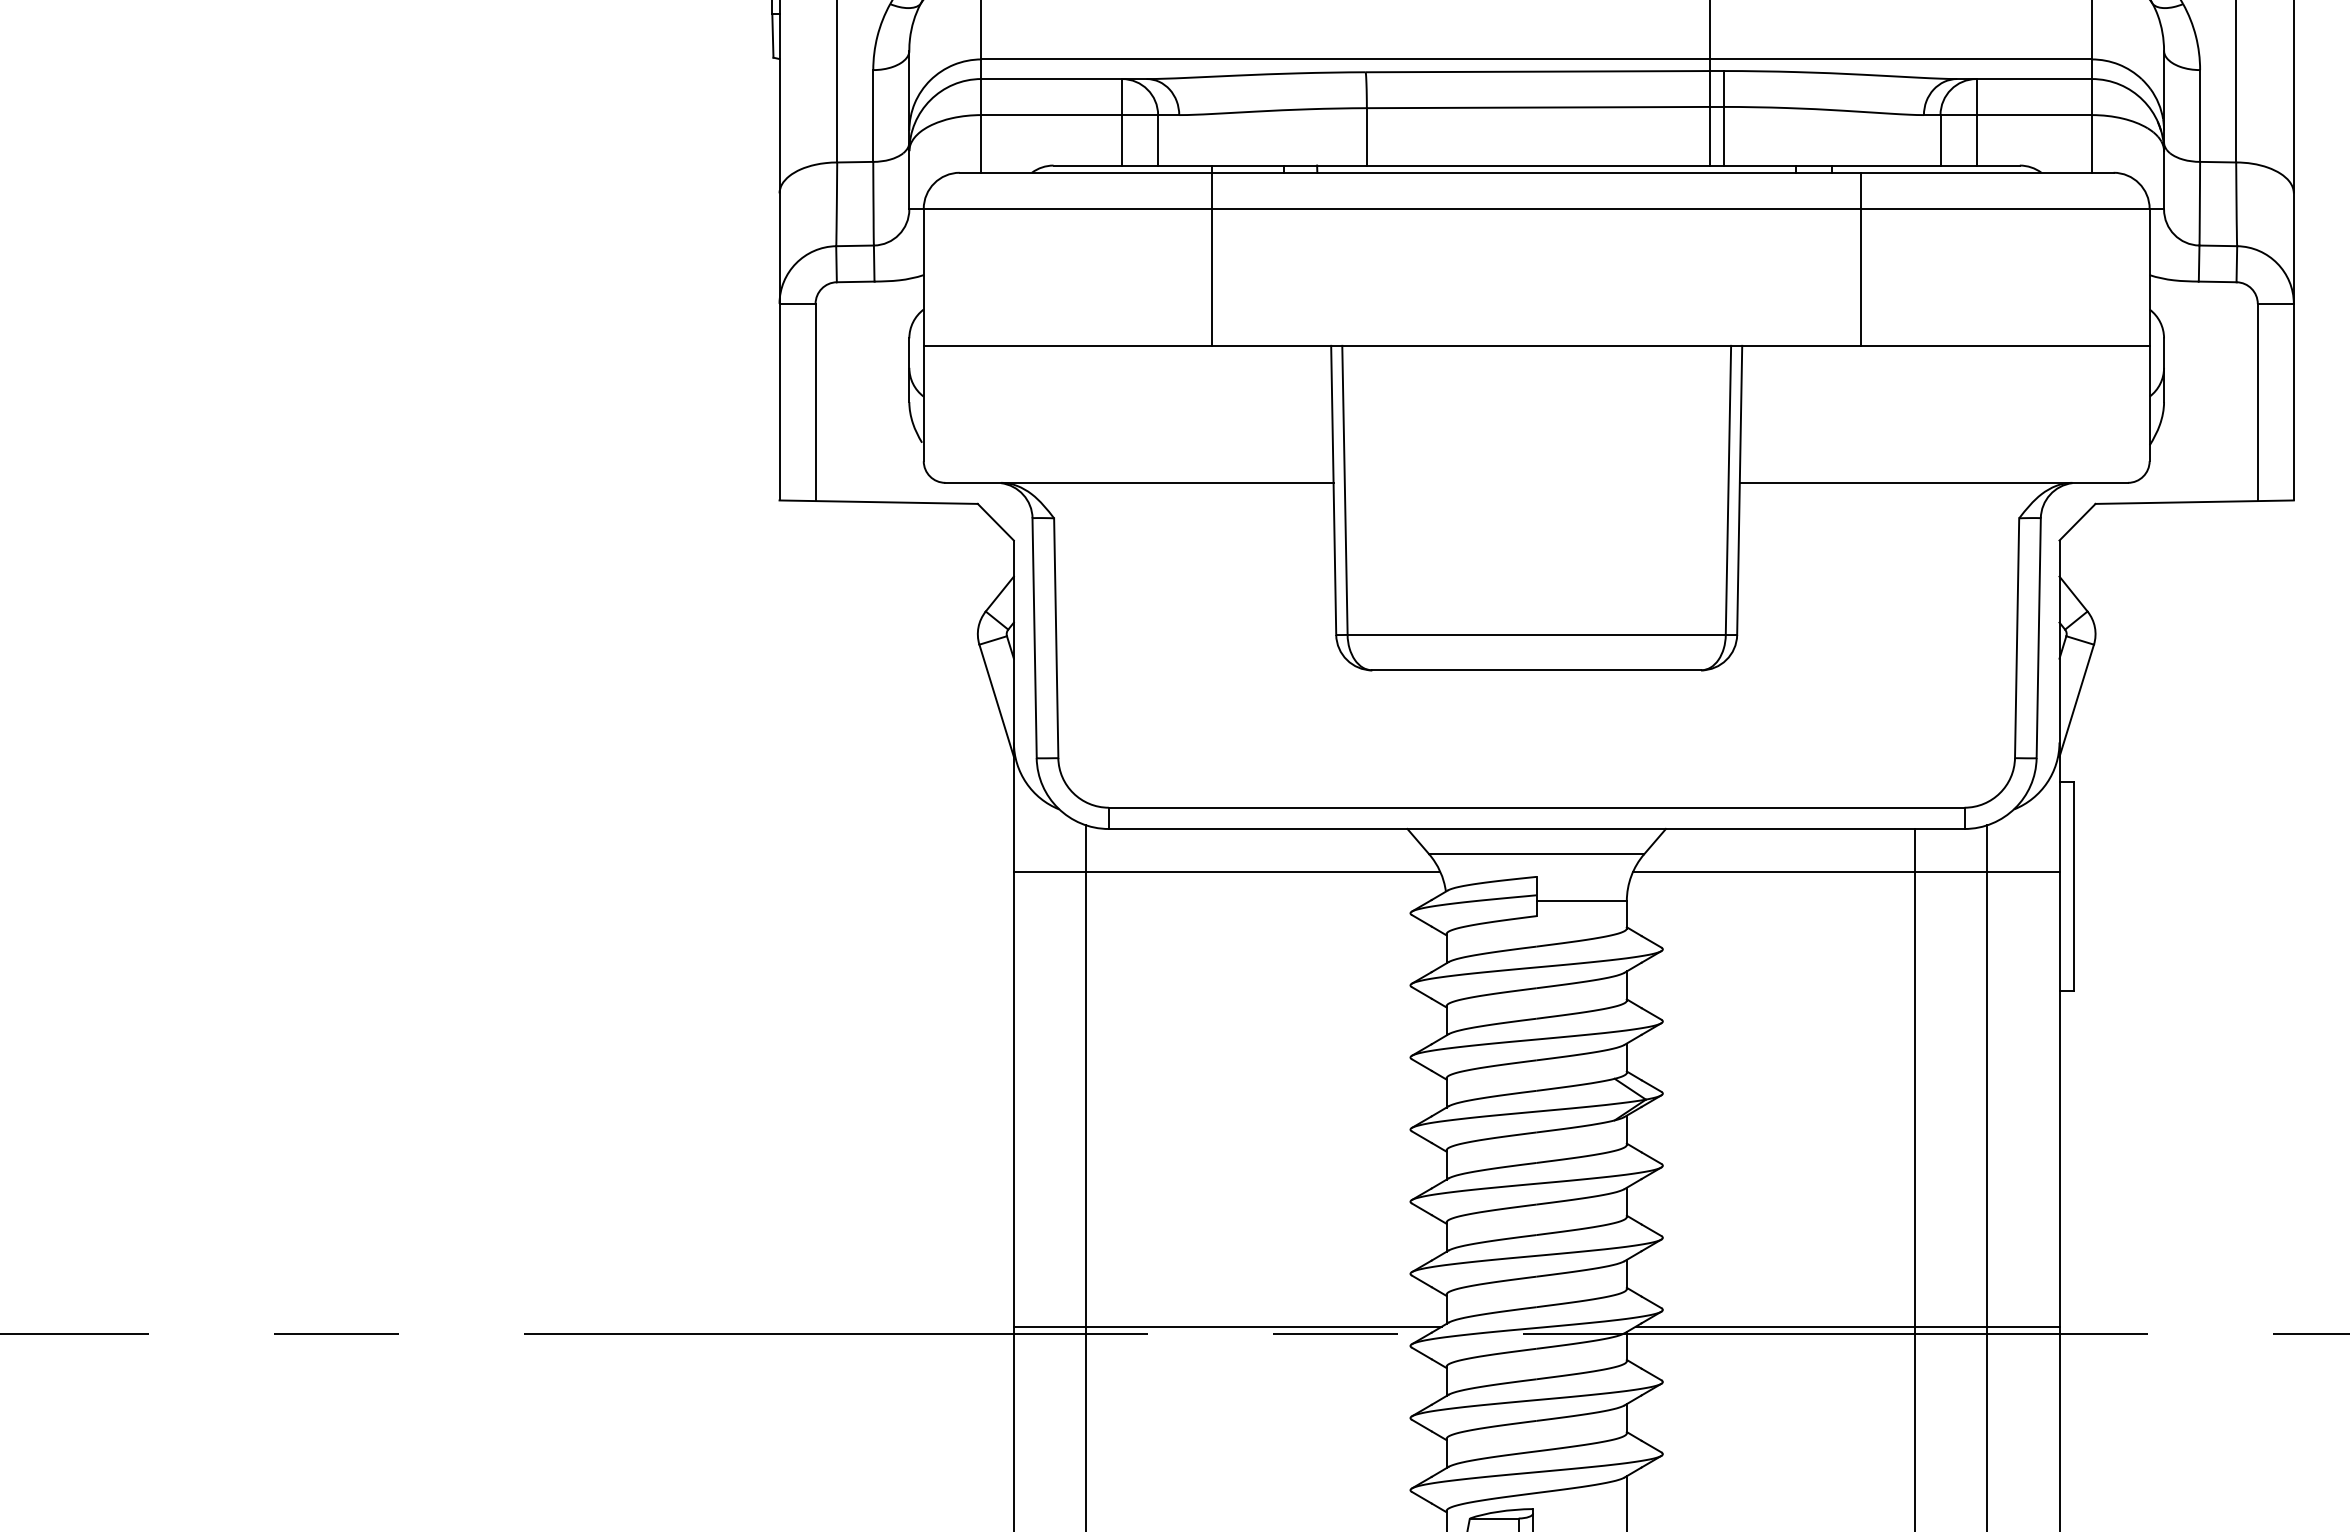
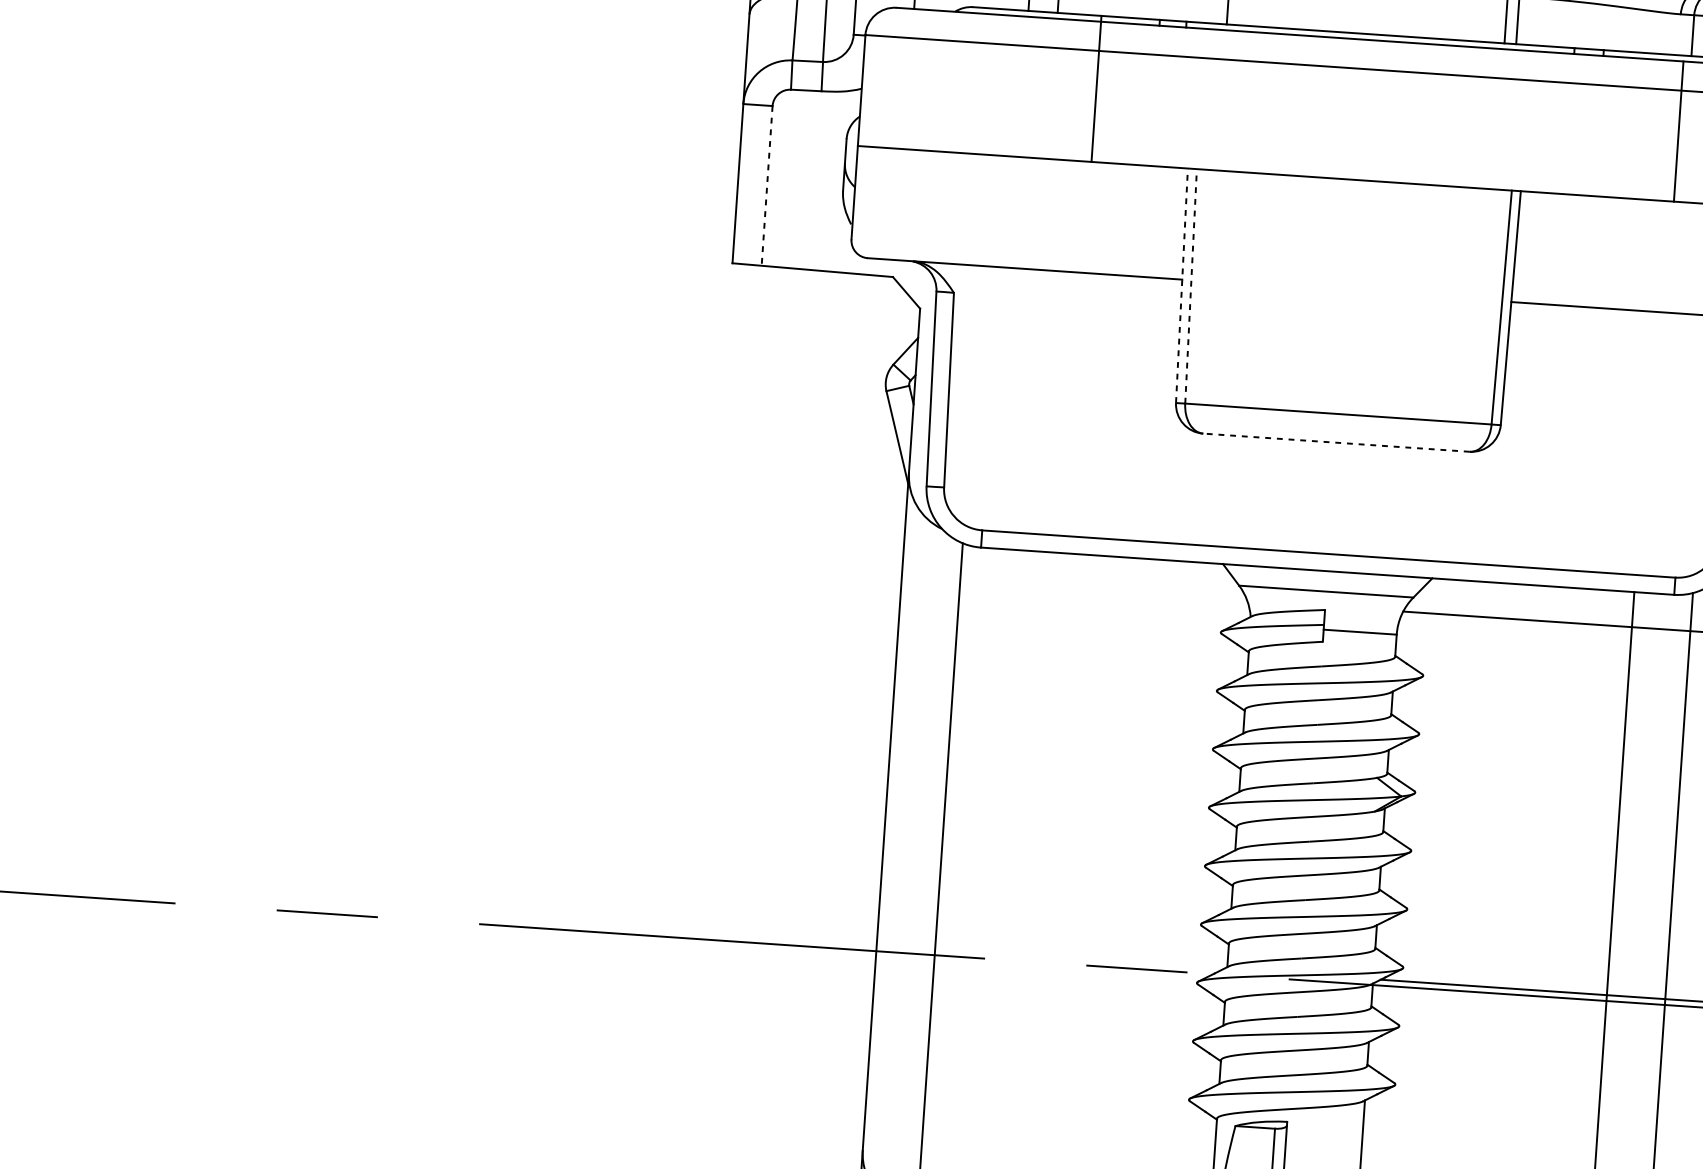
line: (1861, 258) -> (1678, 130), moved
line: (815, 402) -> (767, 185), solid -> dashed
line: (1333, 490) -> (1181, 285), solid -> dashed
line: (1344, 490) -> (1190, 286), solid -> dashed
line: (1536, 670) -> (1336, 442), solid -> dashed
line: (1226, 872) -> (1074, 589), removed
line: (1227, 1326) -> (1049, 957), removed

